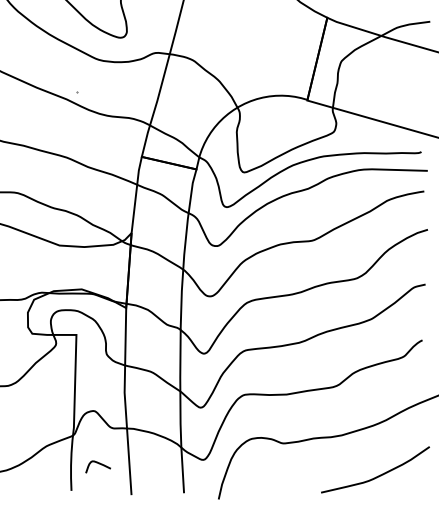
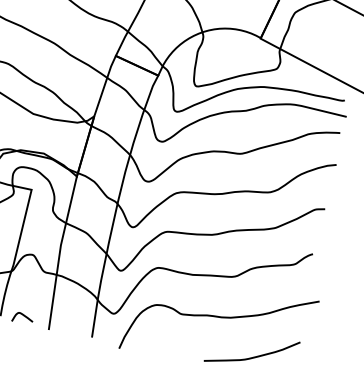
curve: (99, 464) -> (24, 316), moved

